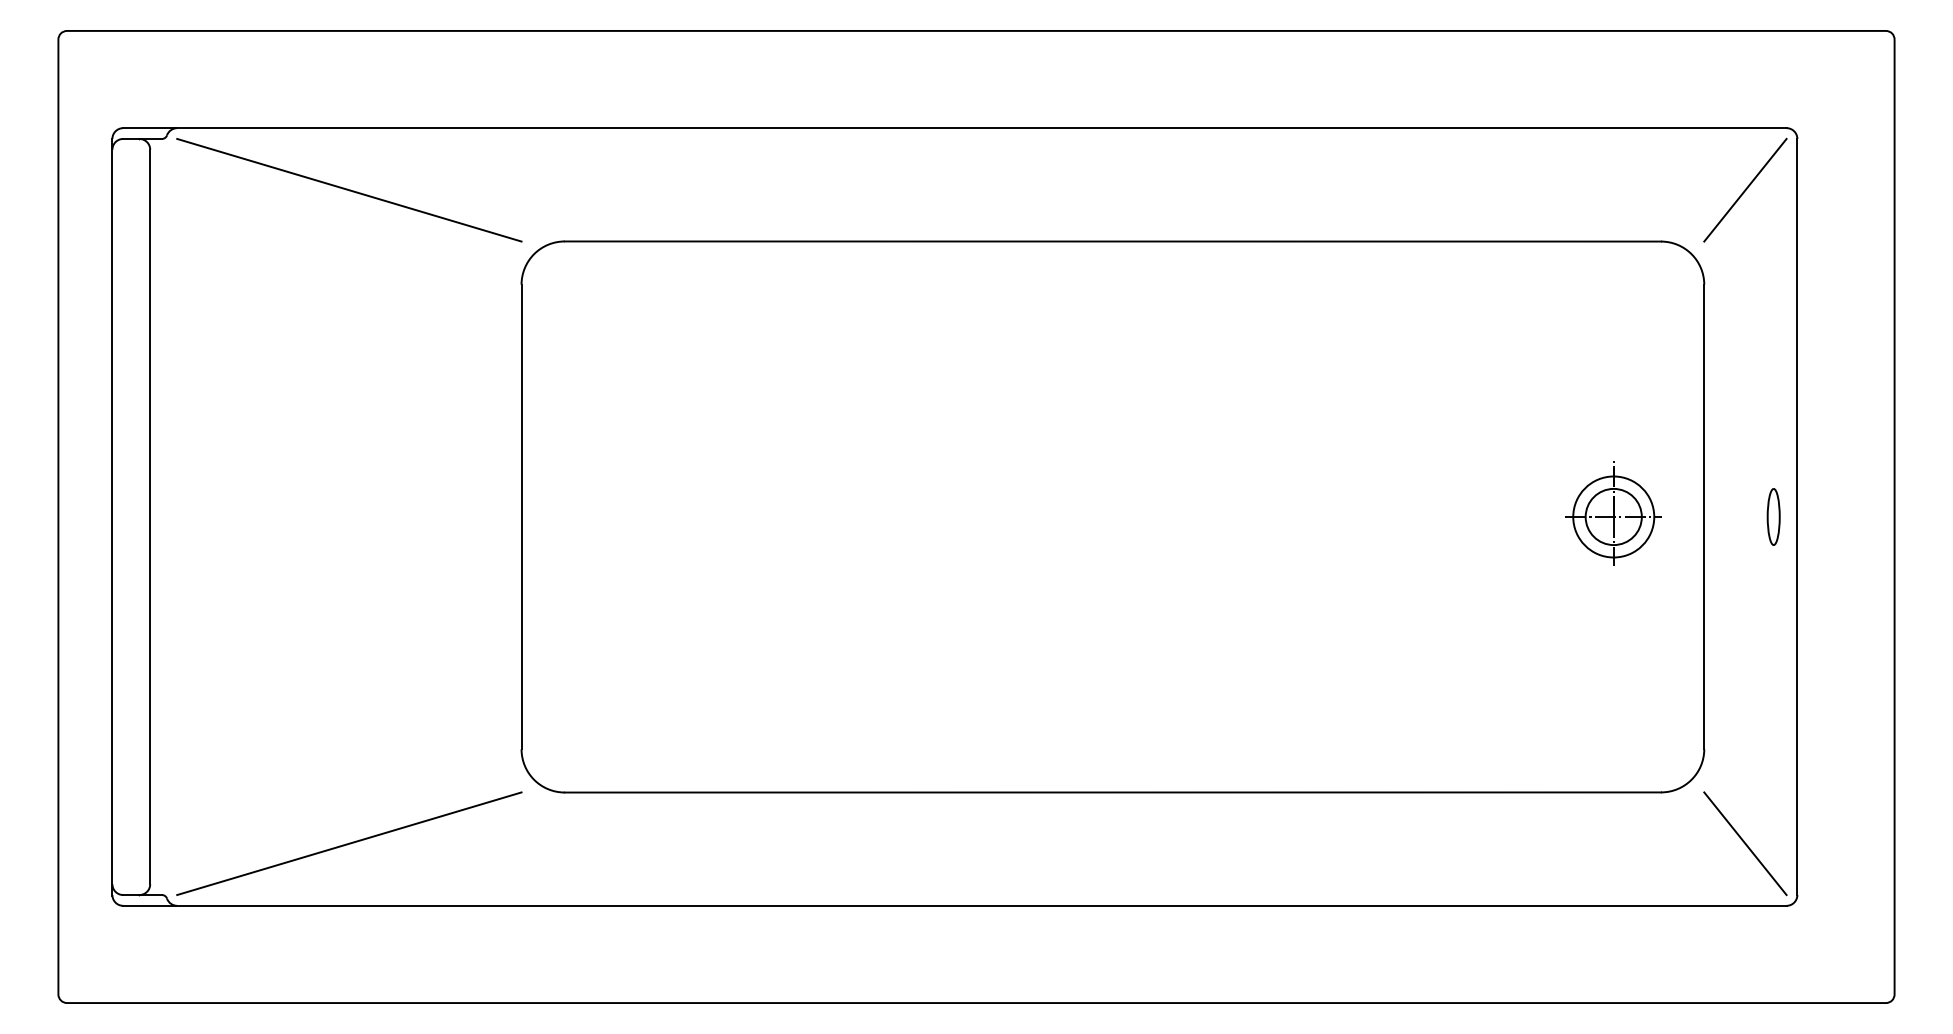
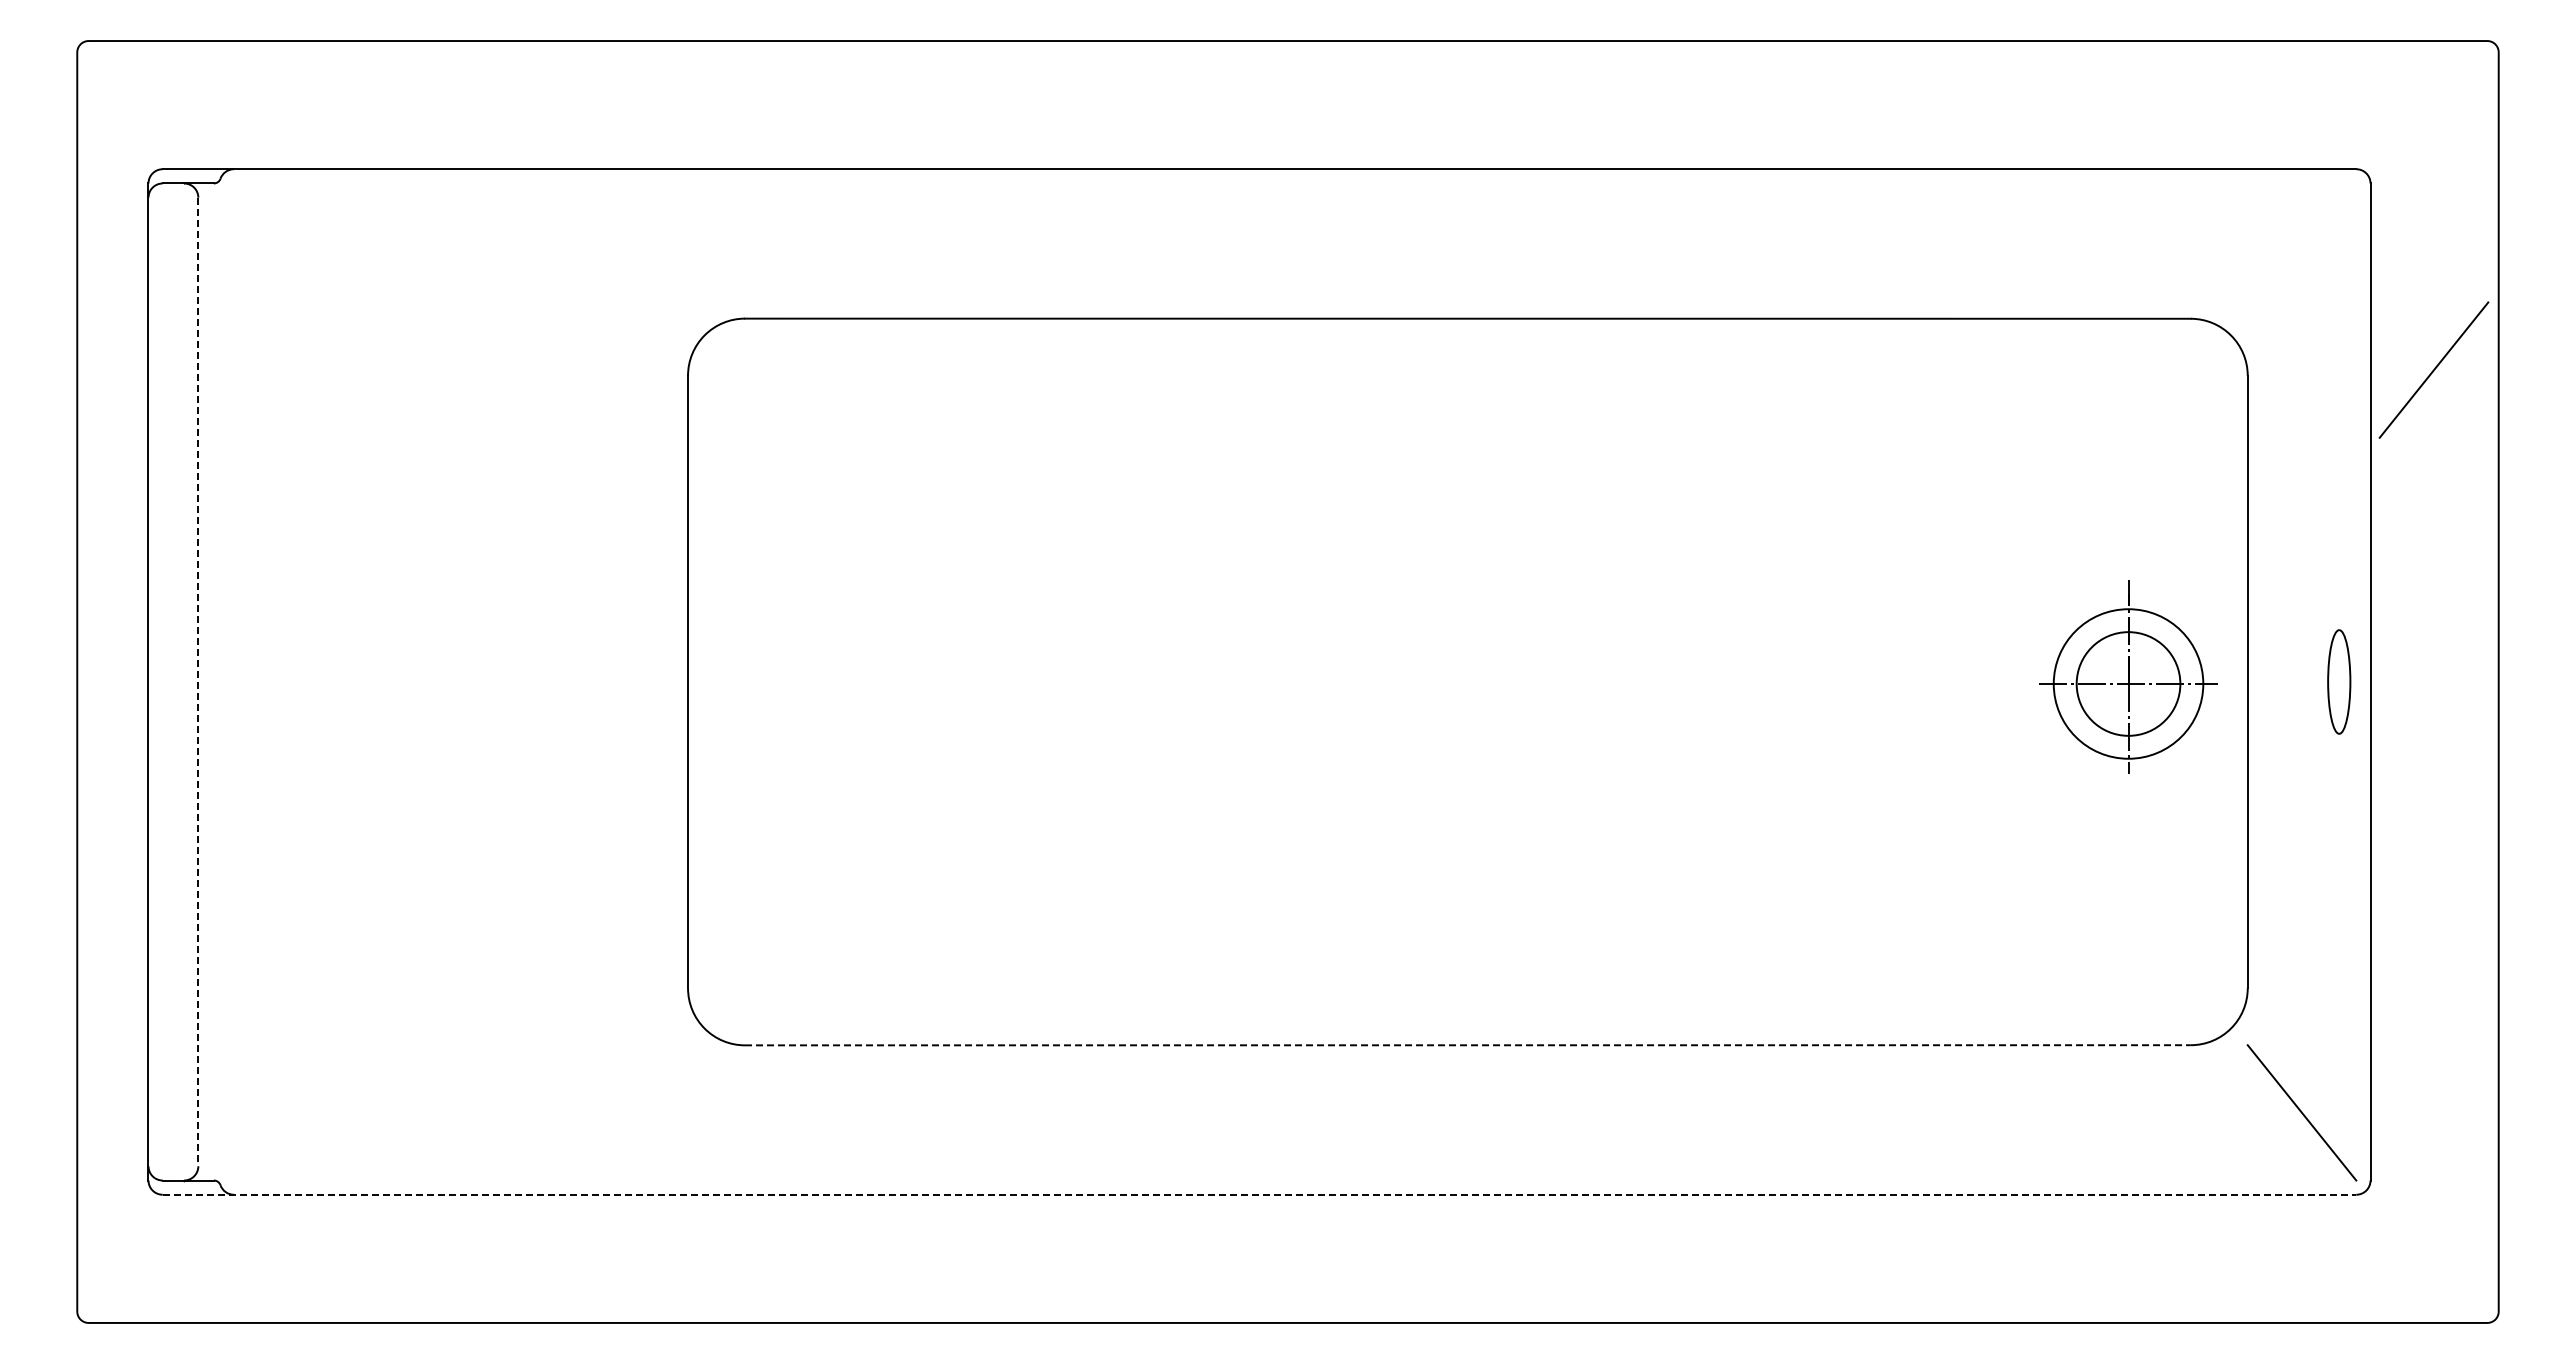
line: (349, 189) -> (460, 250), removed
line: (1745, 189) -> (2433, 369), moved
part: (1613, 512) -> (2127, 676), size x1.4
part: (1773, 516) -> (2339, 681), size x1.4
line: (150, 517) -> (198, 682), solid -> dashed
line: (1112, 792) -> (1467, 1045), solid -> dashed
line: (349, 843) -> (460, 1112), removed
line: (954, 905) -> (1259, 1194), solid -> dashed

